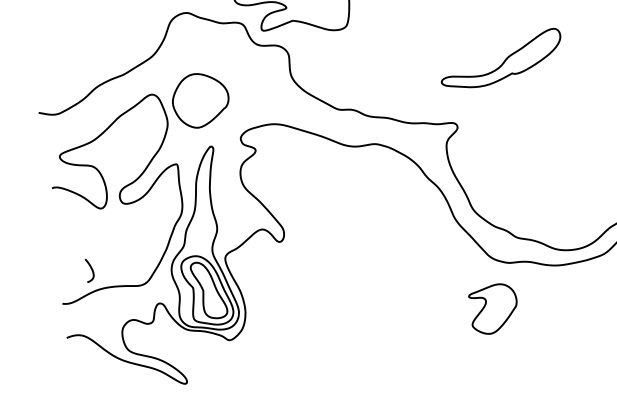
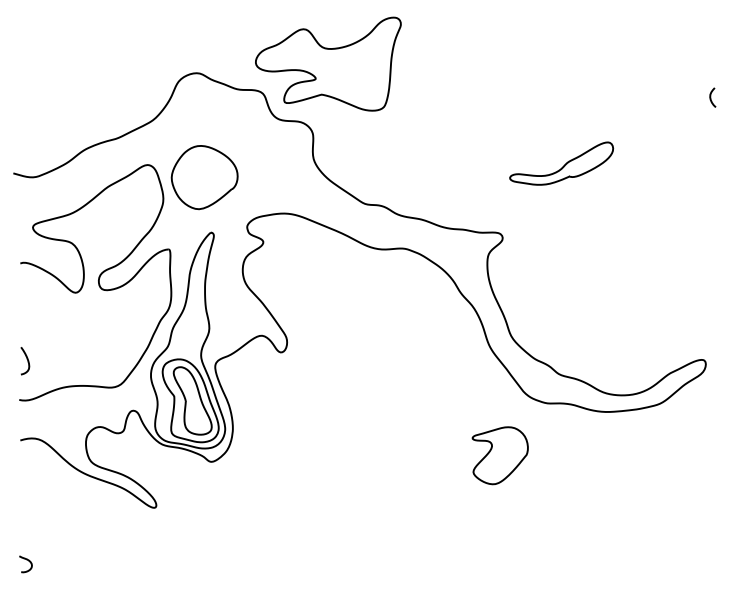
part: (501, 59) -> (561, 163), size x0.71
curve: (91, 270) -> (27, 361), moved
part: (493, 308) -> (499, 455), moved

